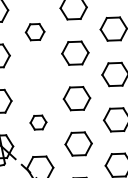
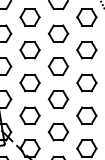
part: (34, 32) -> (29, 50), size x1.43
part: (36, 76) -> (29, 82), added
part: (37, 122) -> (29, 115), size x1.67

